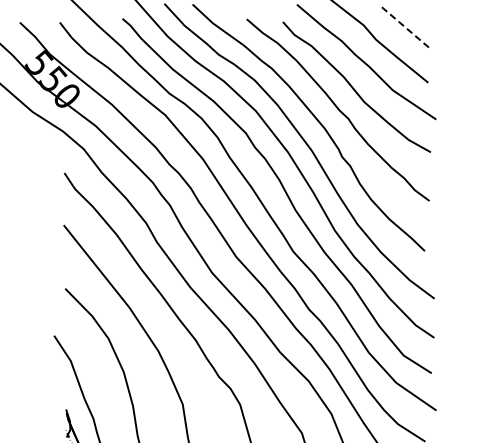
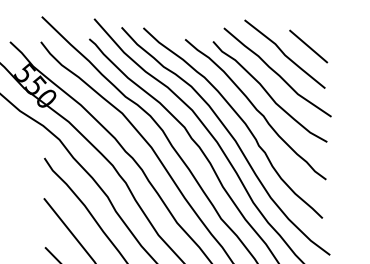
line: (406, 28) -> (308, 46), dashed -> solid

